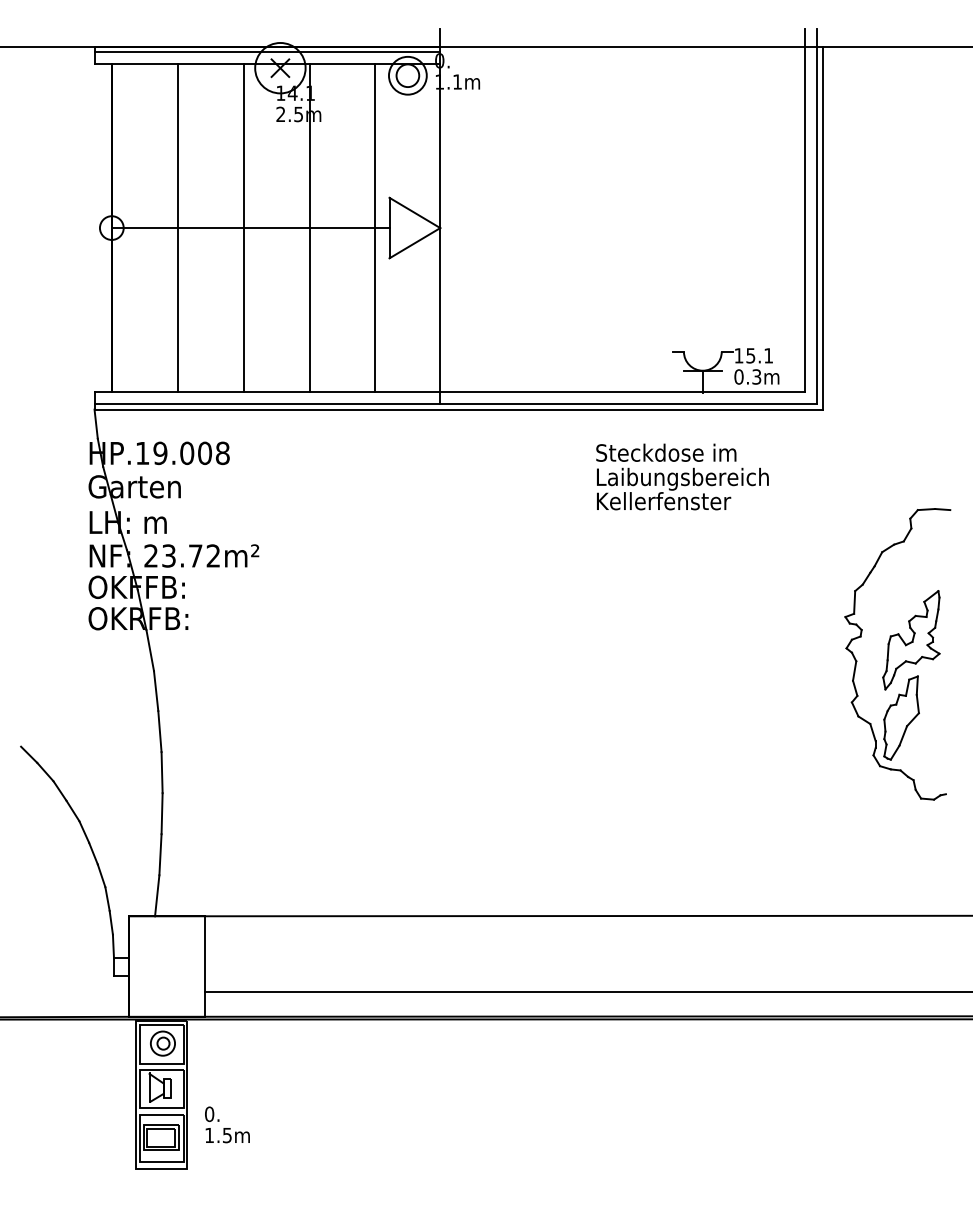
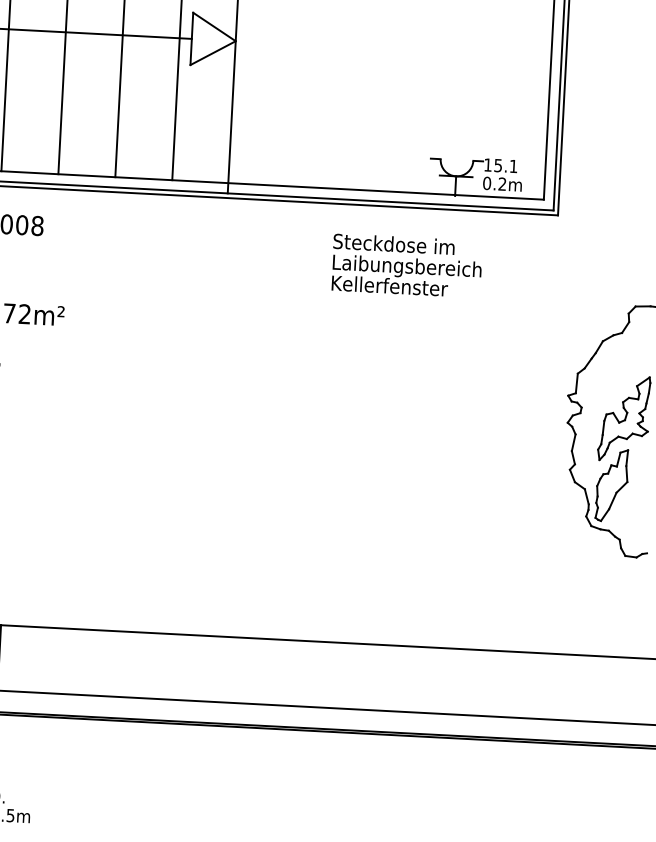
text: (756, 376) -> (502, 183), 0.3m -> 0.2m
text: (682, 476) -> (406, 265), moved

